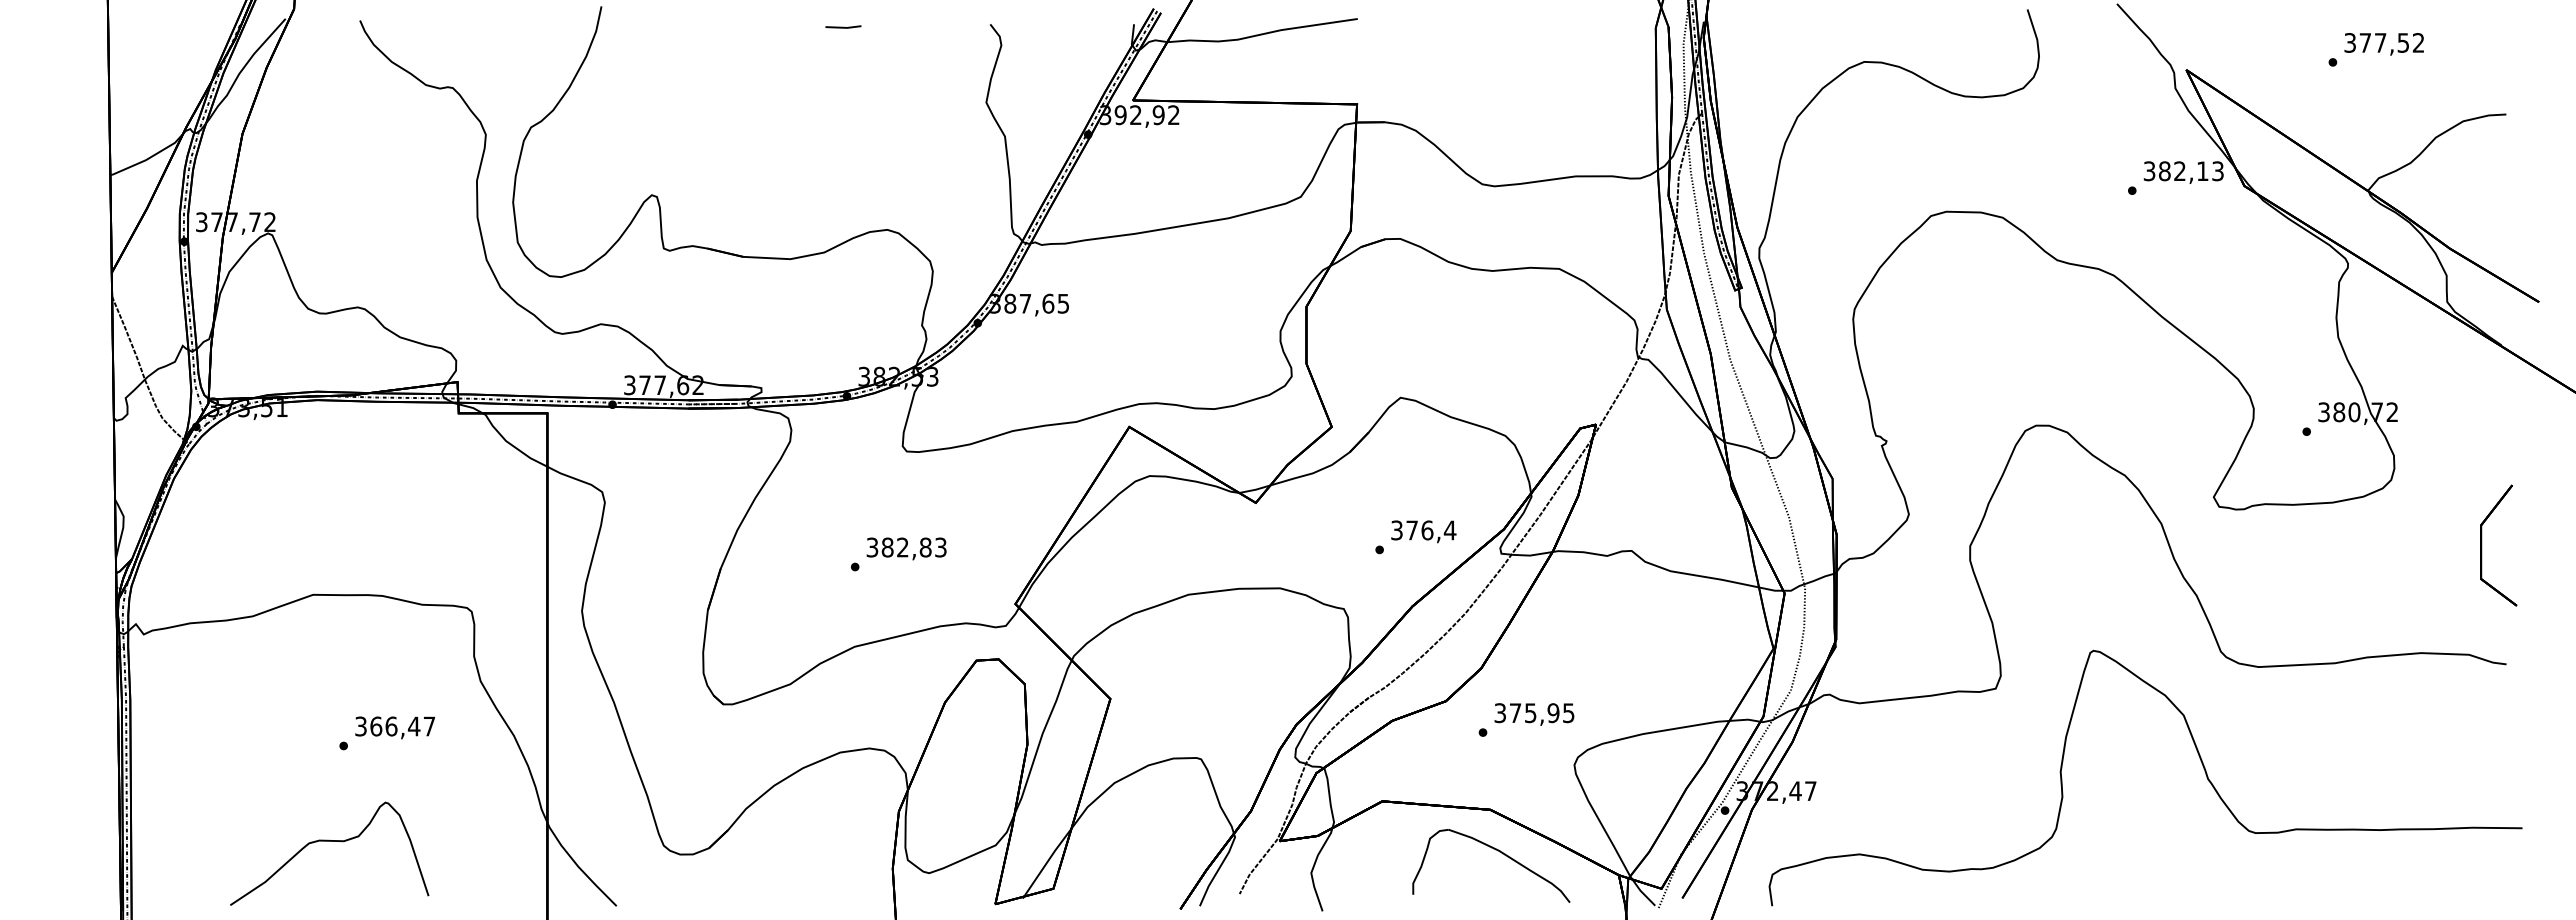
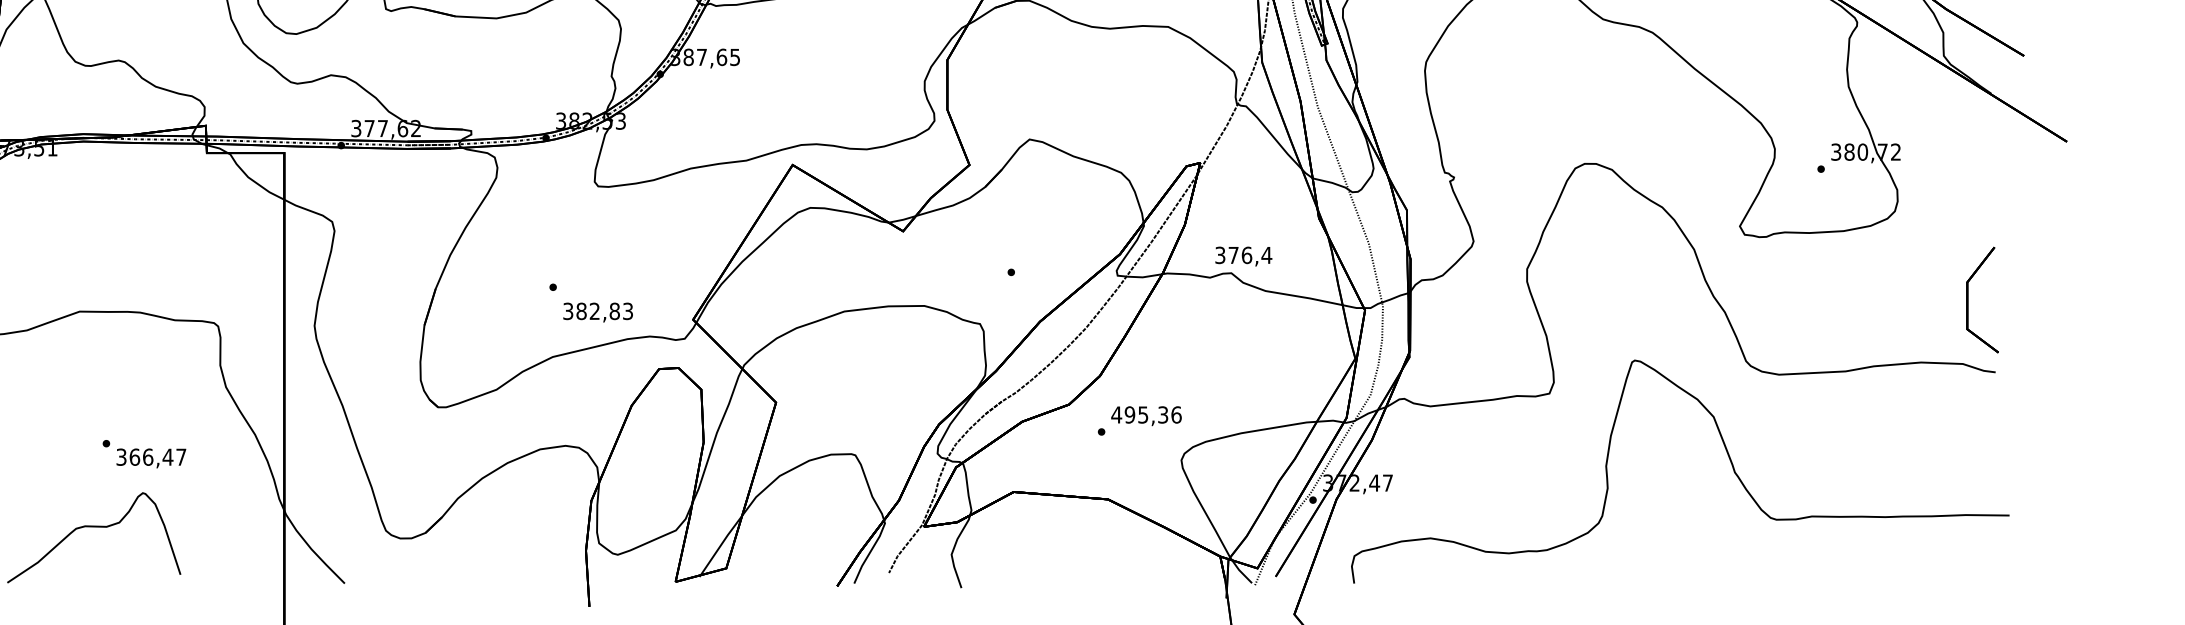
text: (1423, 531) -> (1243, 256), moved
part: (2482, 545) -> (1968, 299), moved
text: (906, 548) -> (598, 312), moved
text: (1534, 713) -> (1146, 415), 375,95 -> 495,36
text: (394, 727) -> (150, 458), moved
part: (1497, 851) -> (1114, 535), removed

